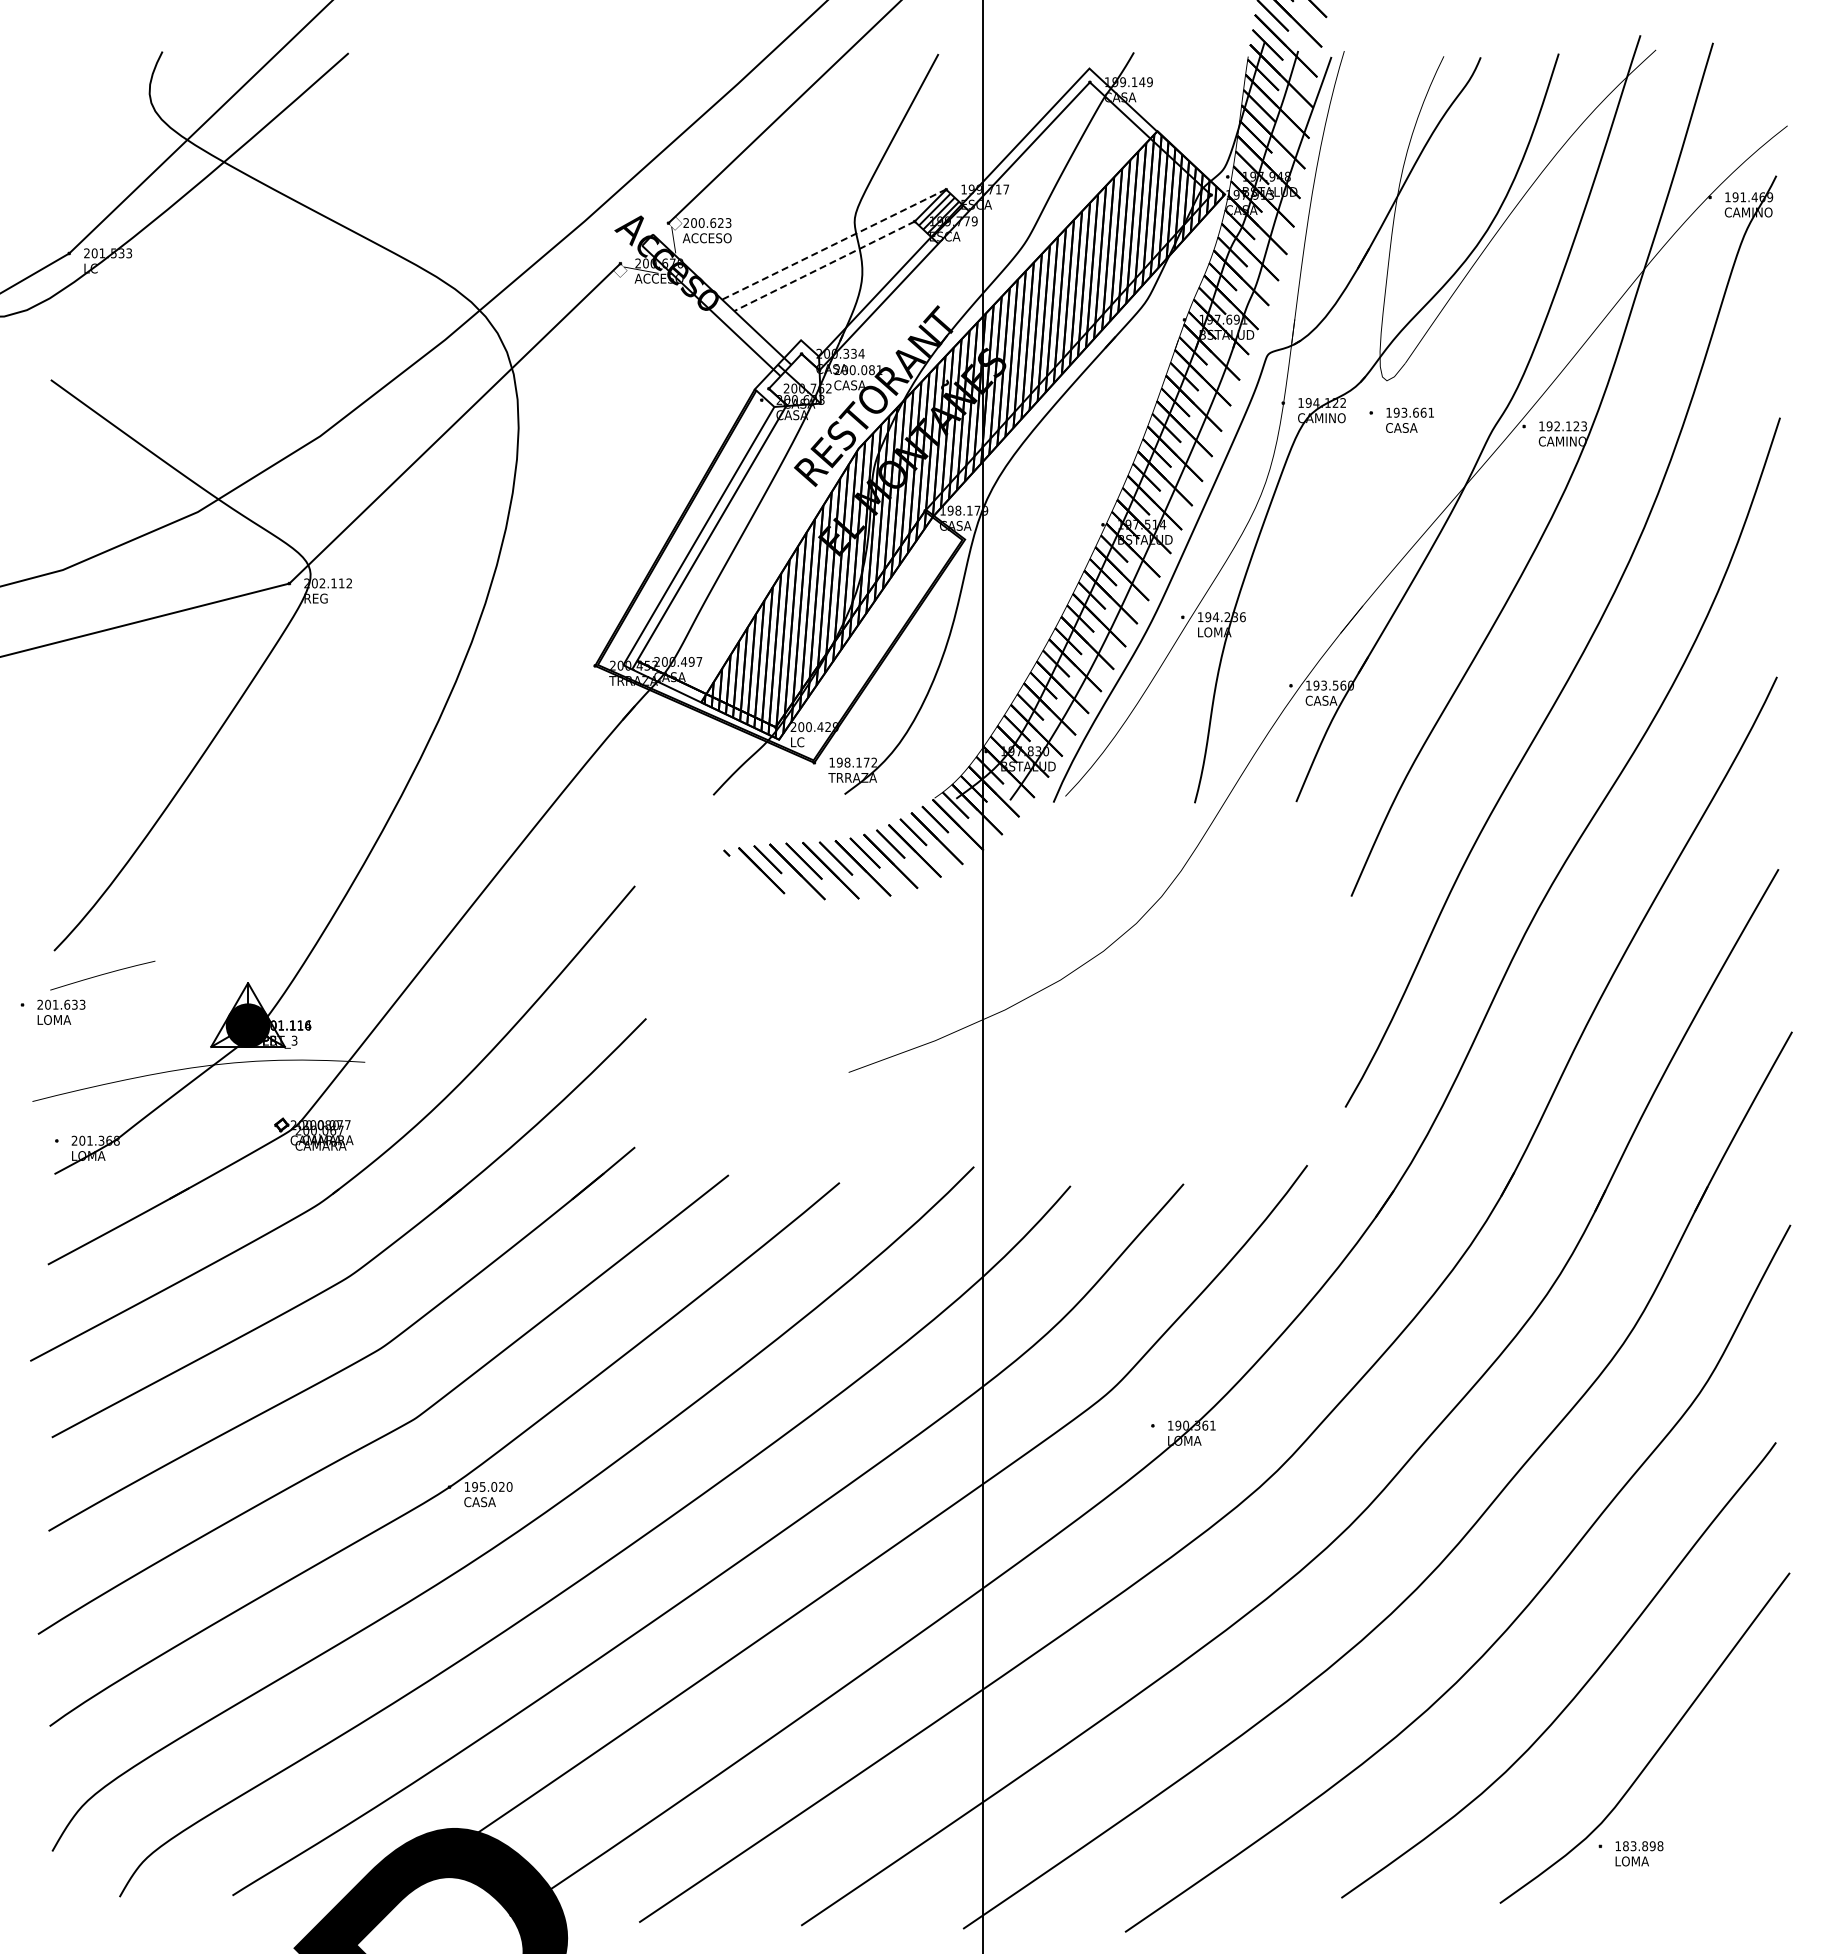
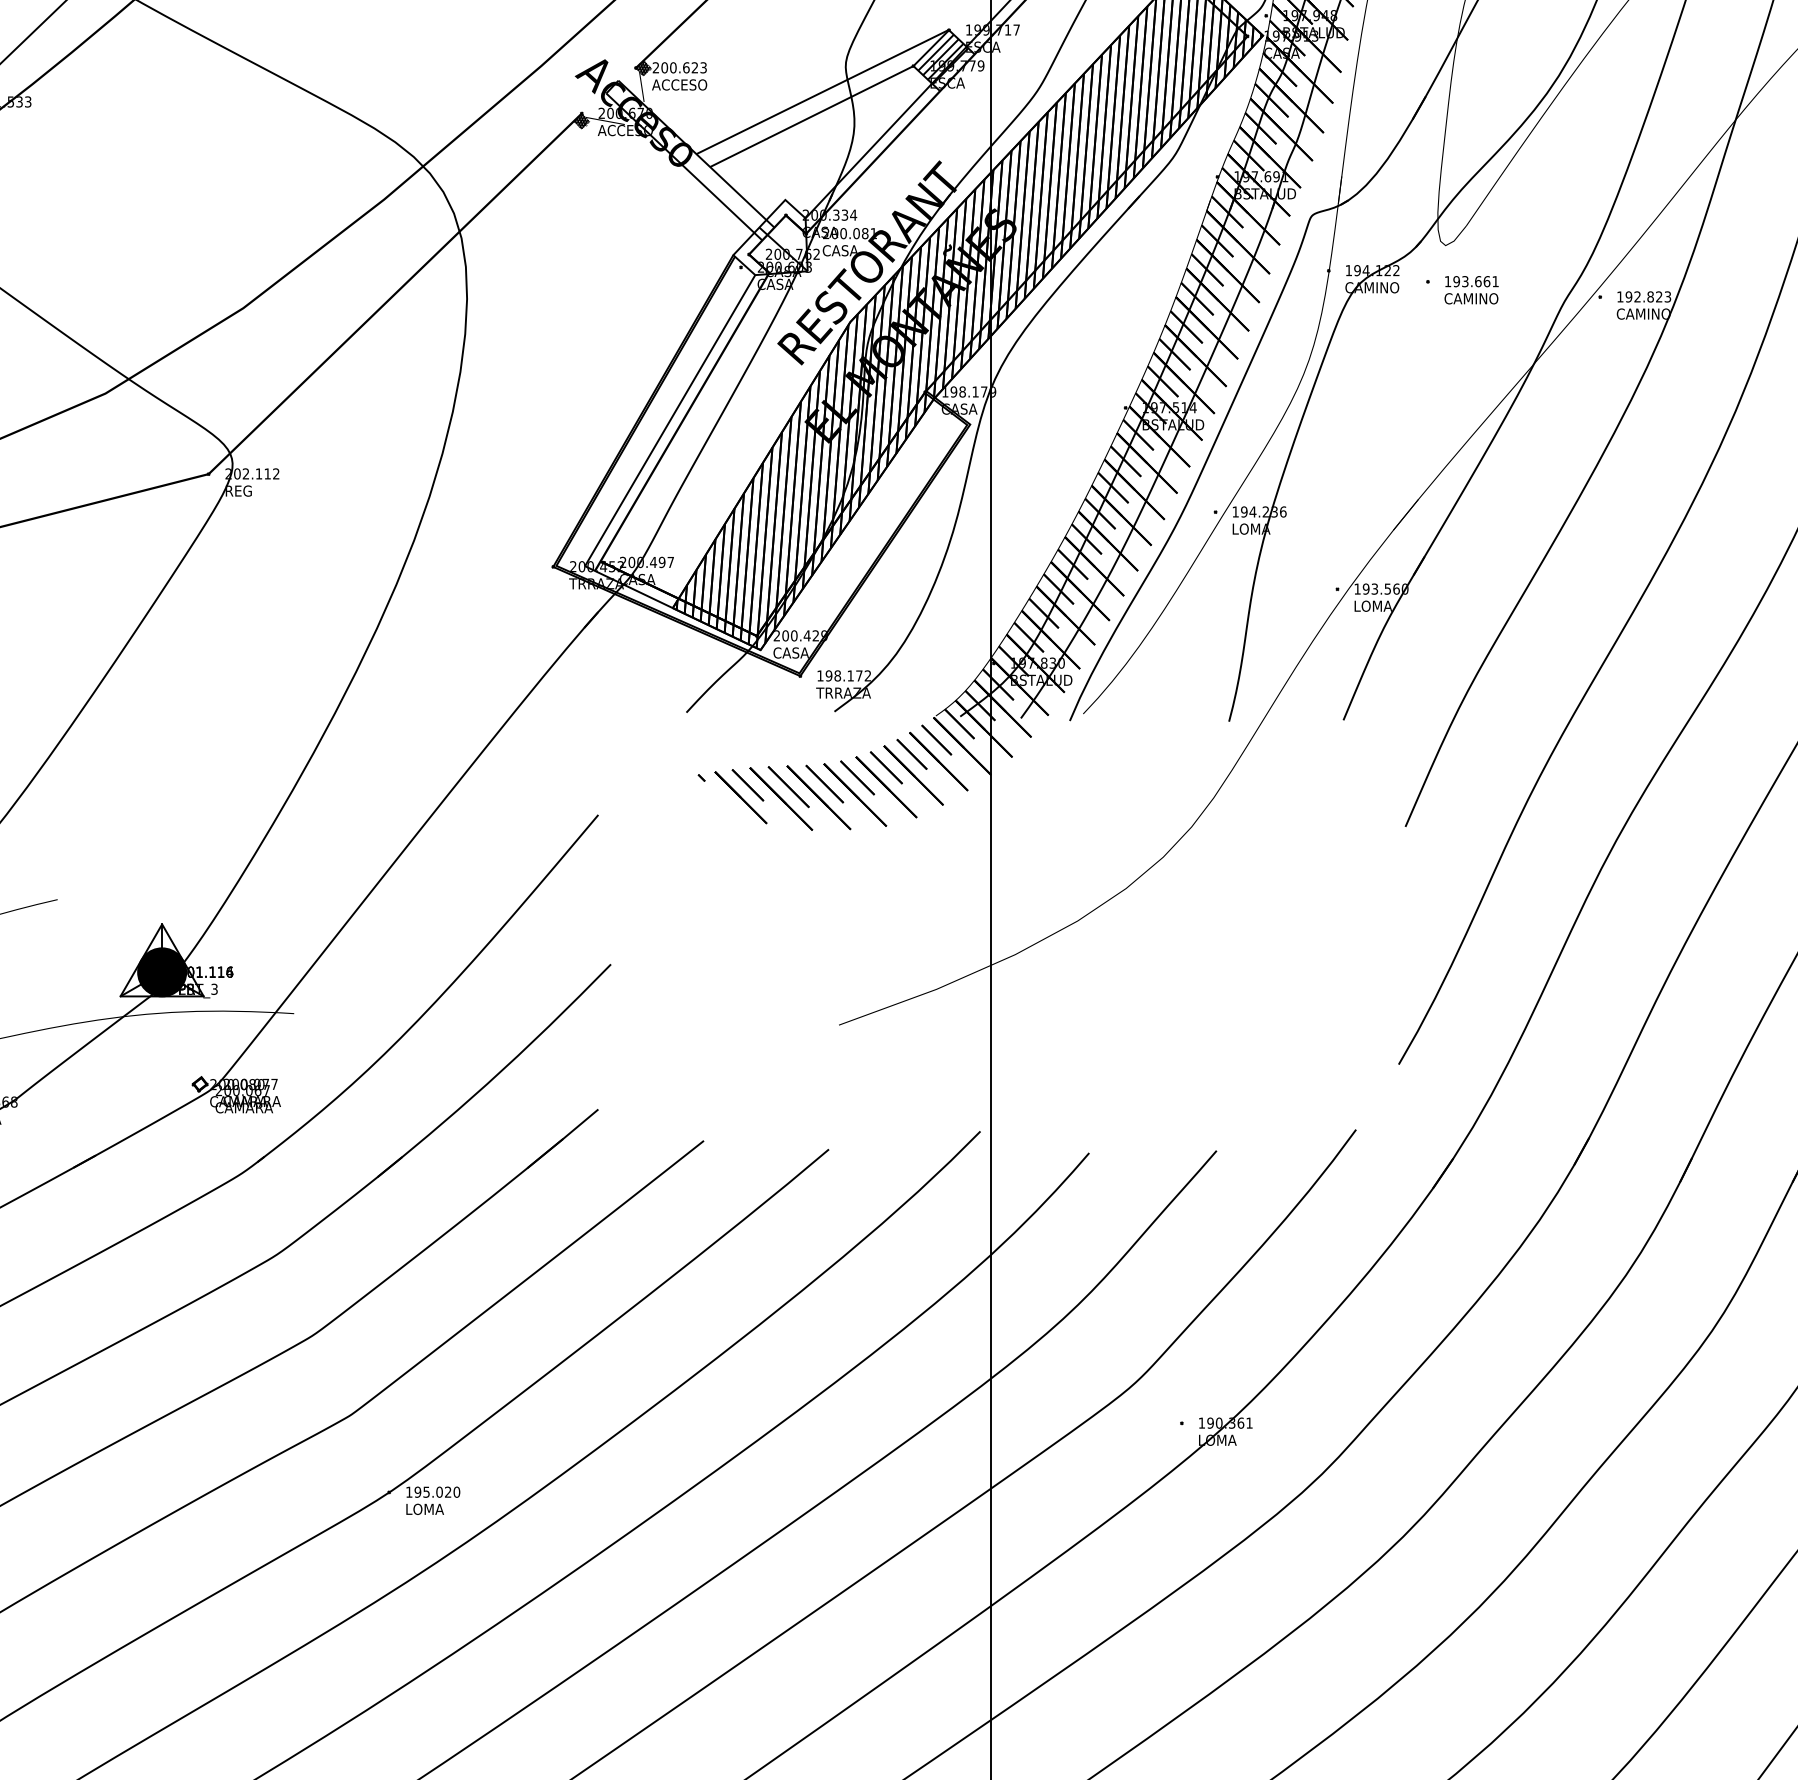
hatch: (675, 223) -> (643, 68), added
line: (834, 244) -> (823, 91), dashed -> solid
line: (824, 266) -> (811, 116), dashed -> solid
hatch: (620, 270) -> (581, 121), added
text: (1568, 426) -> (1650, 297), 192.123 -> 192.823
text: (1417, 427) -> (1480, 298), CASA -> CAMINO
text: (1322, 700) -> (1373, 605), CASA -> LOMA
text: (805, 742) -> (790, 653), LC -> CASA
text: (481, 1502) -> (425, 1509), CASA -> LOMA

